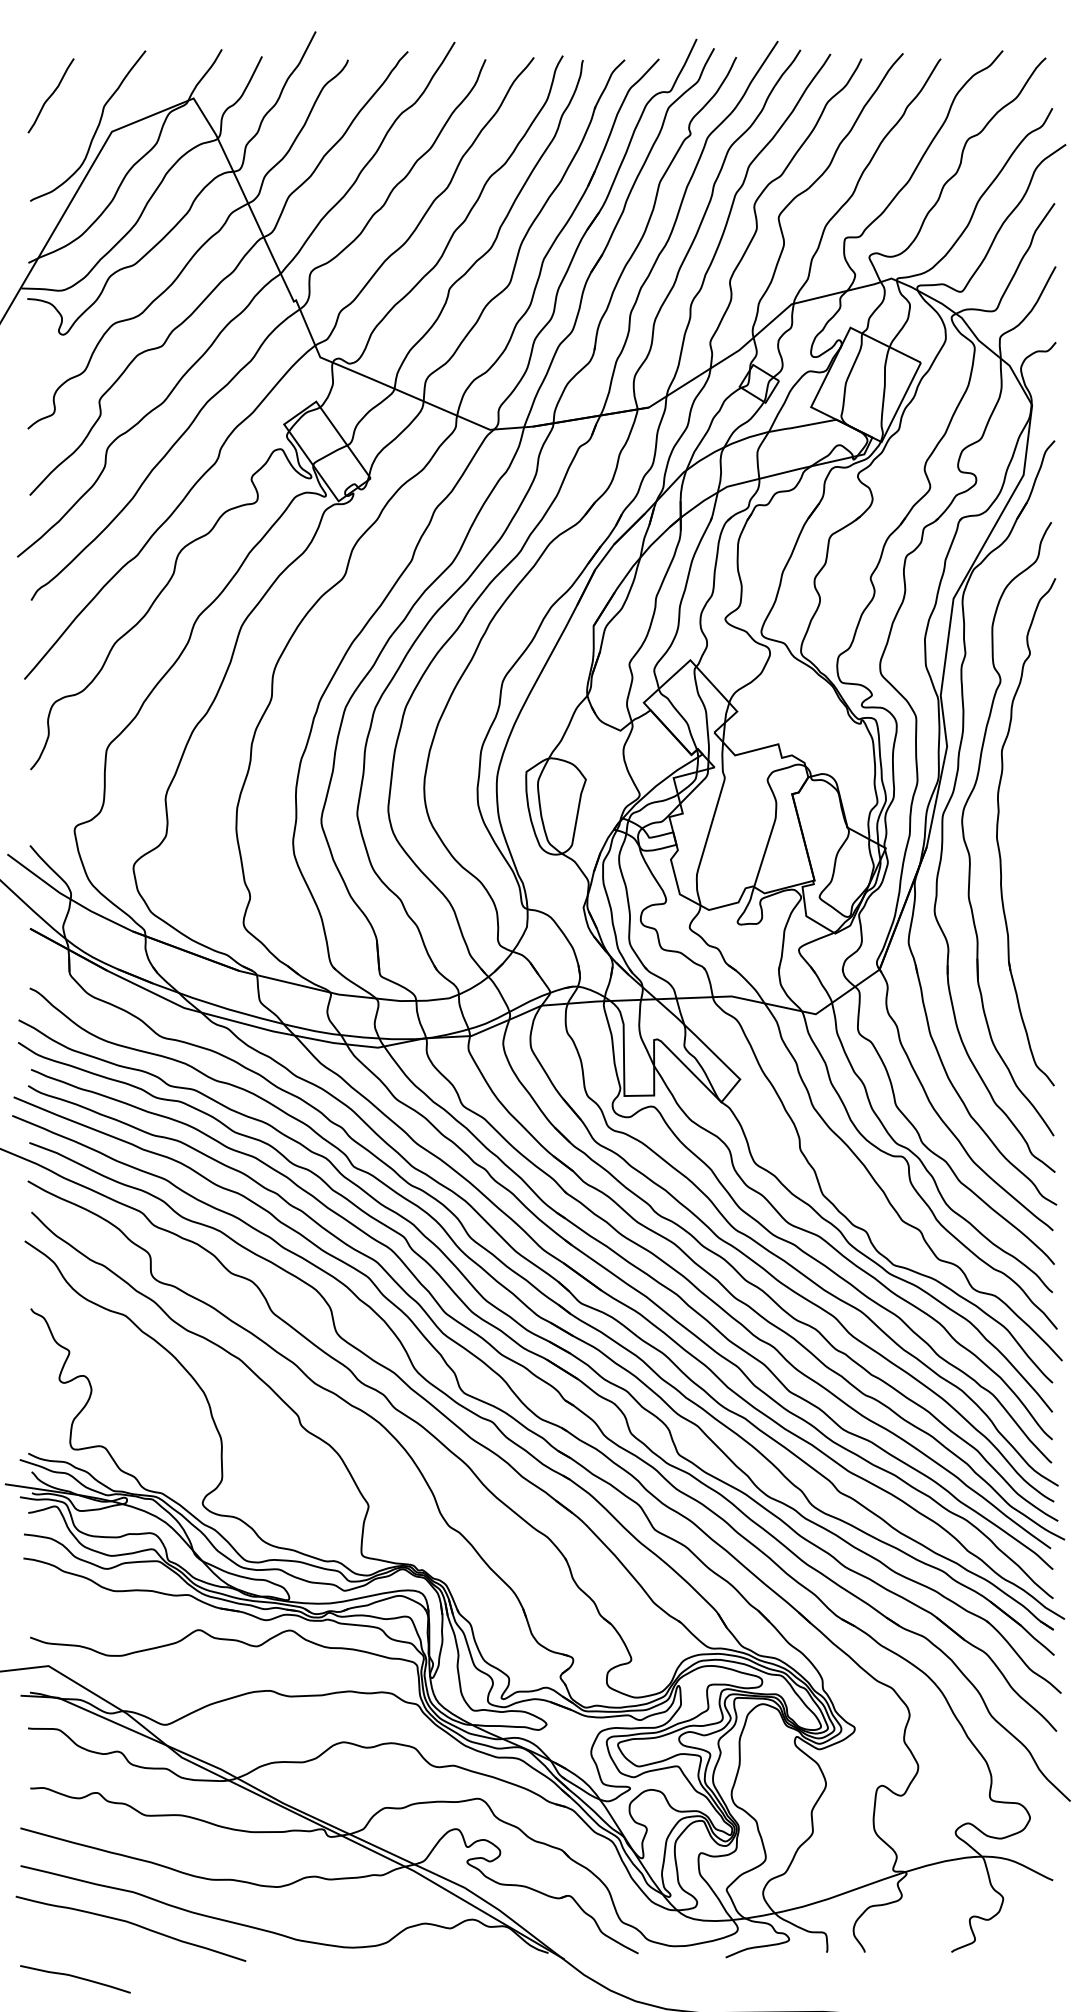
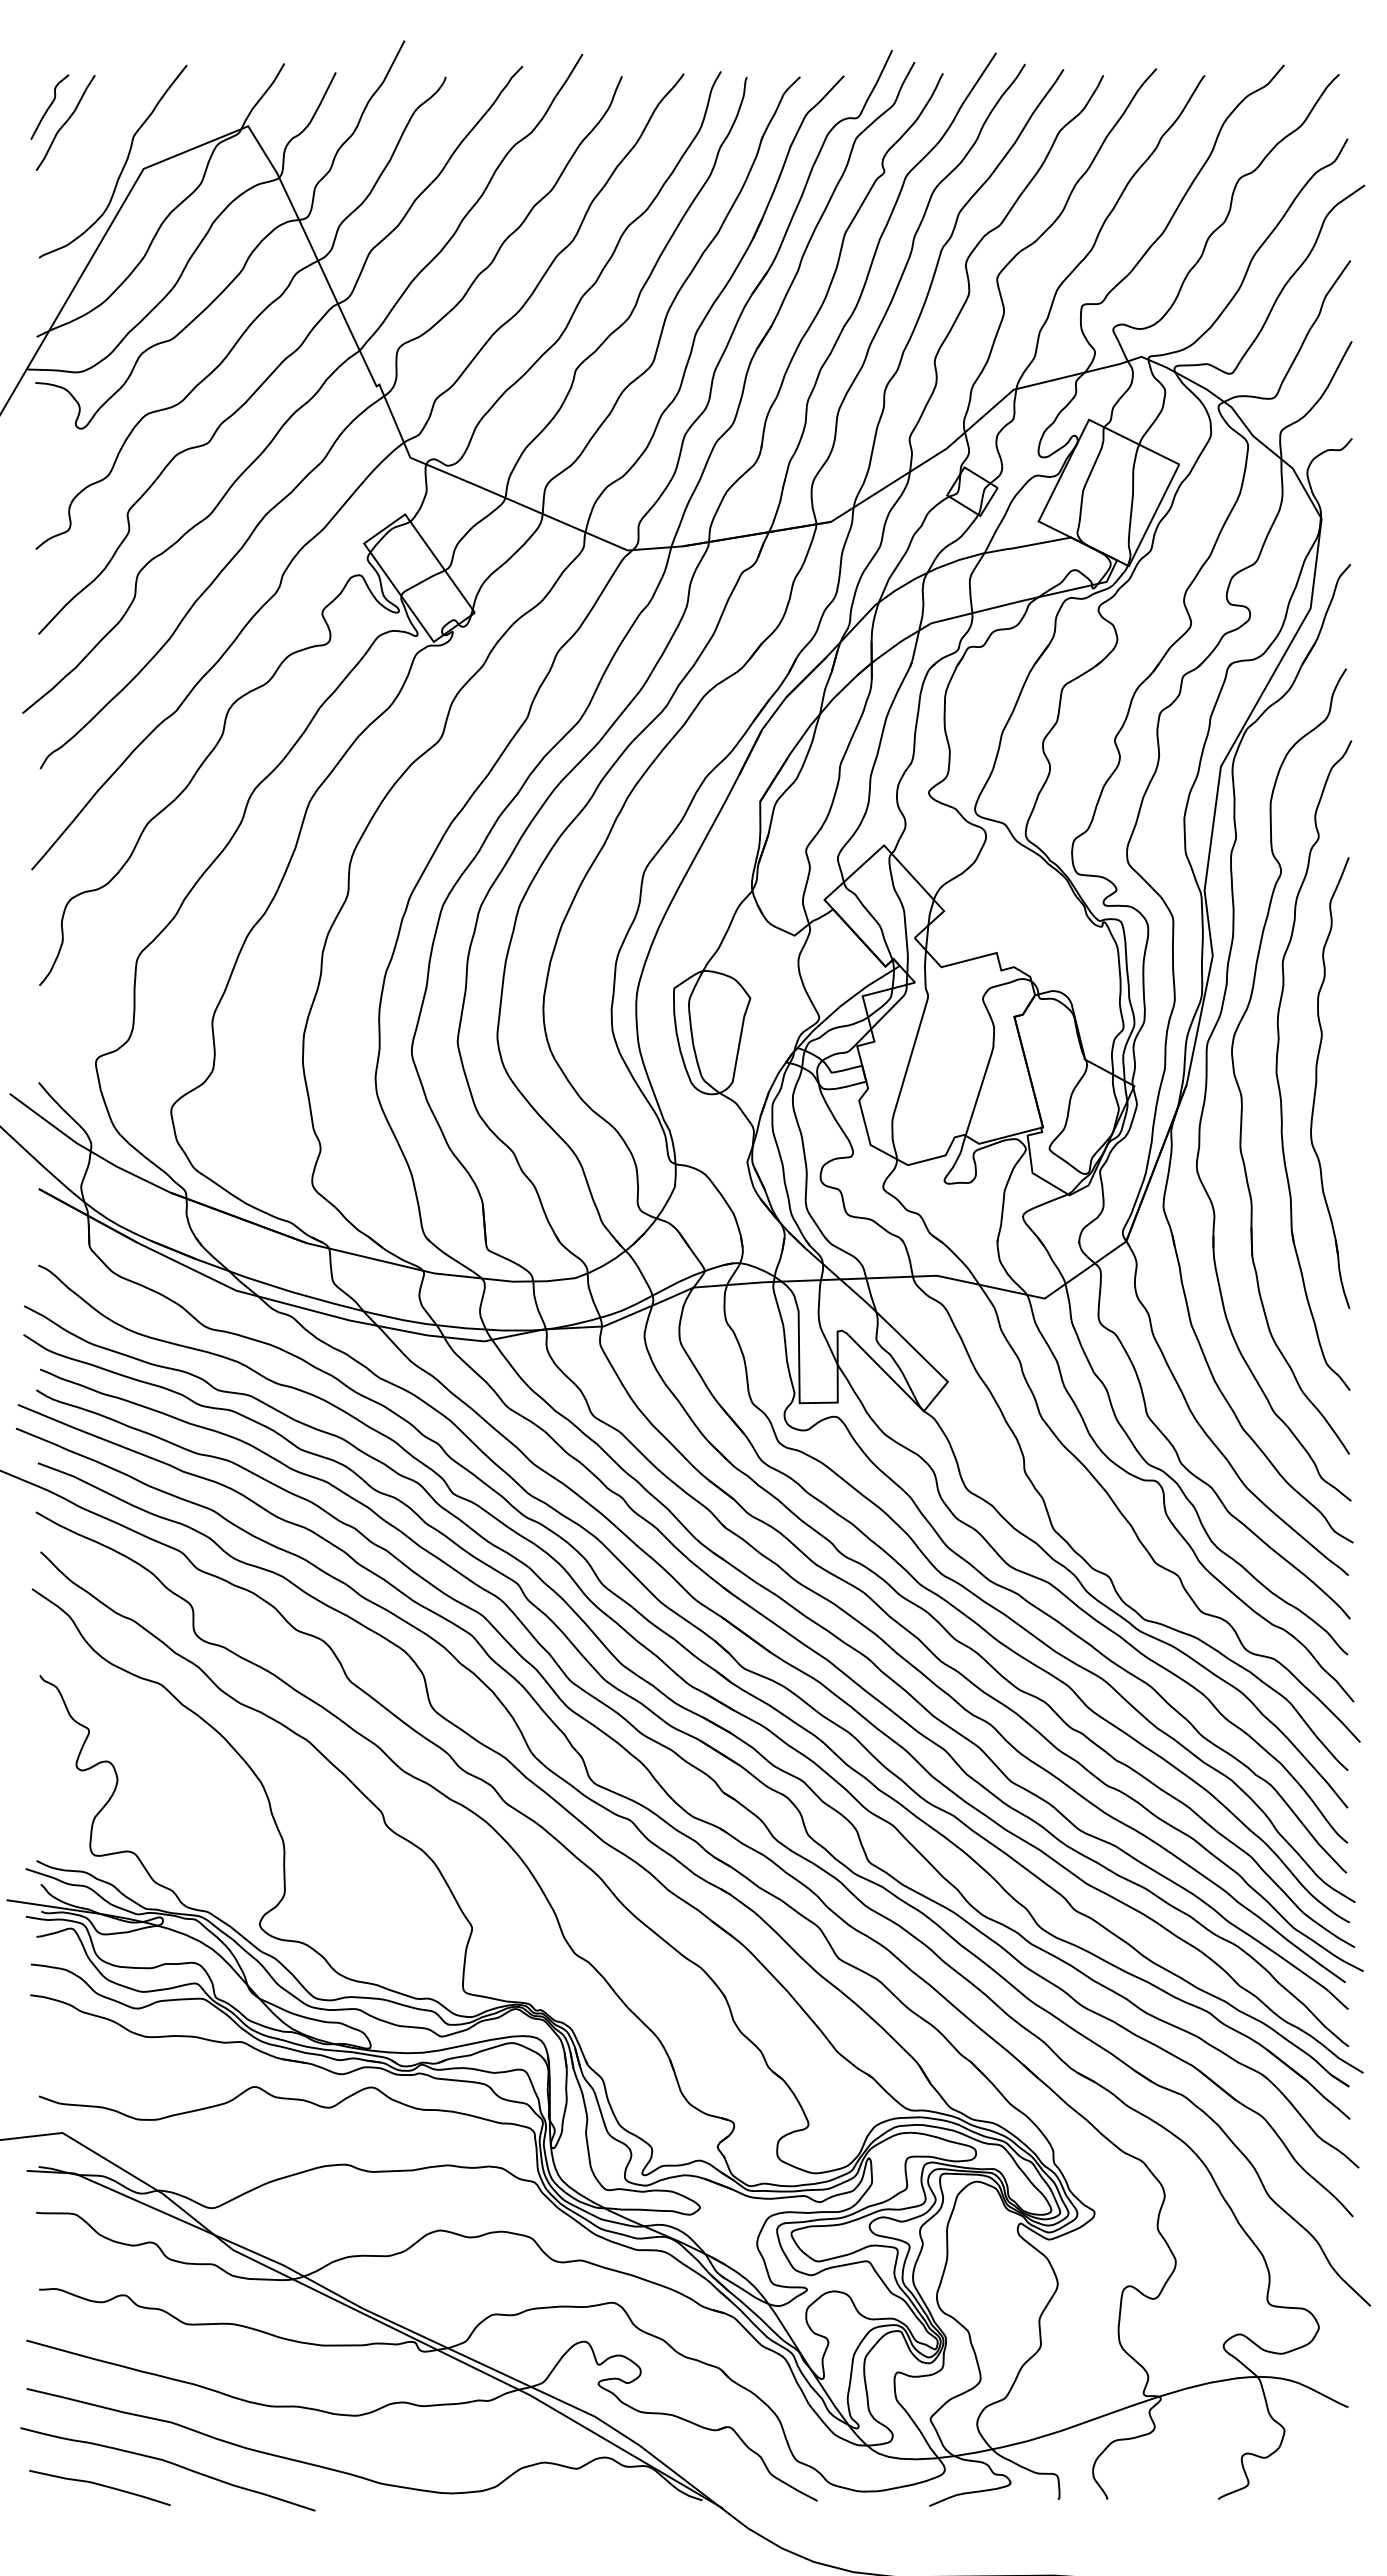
curve: (38, 83) -> (49, 106), added
part: (1028, 845) -> (1317, 1082), added
curve: (75, 1977) -> (99, 2485), moved

